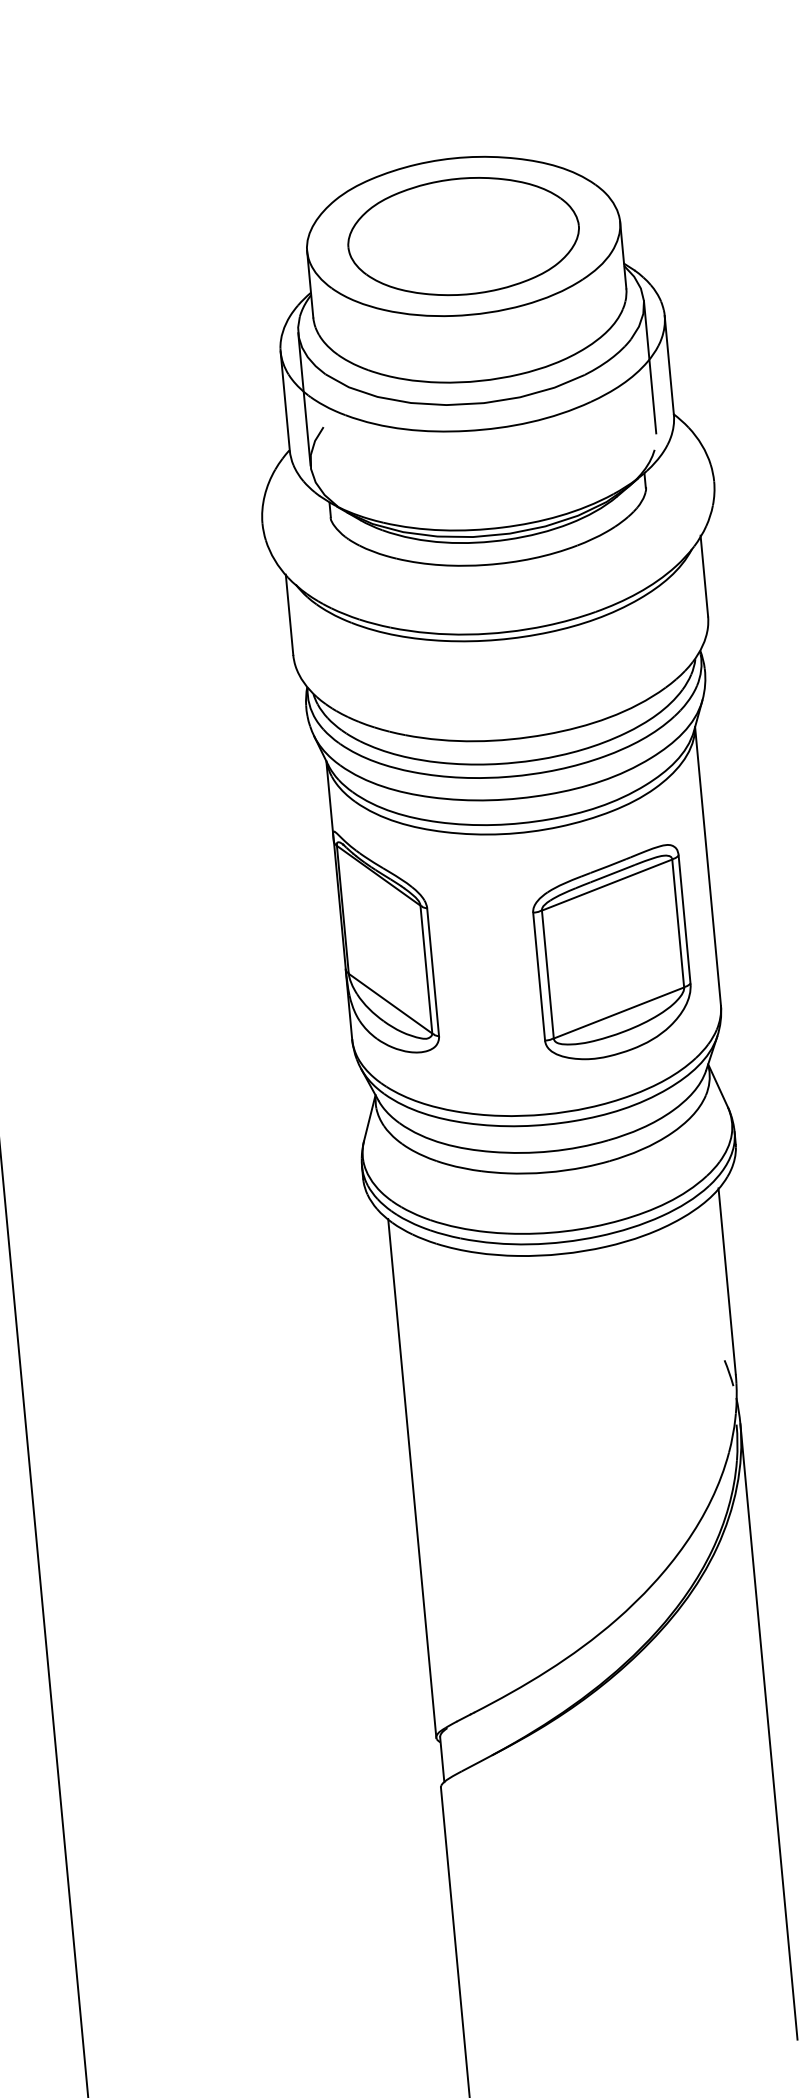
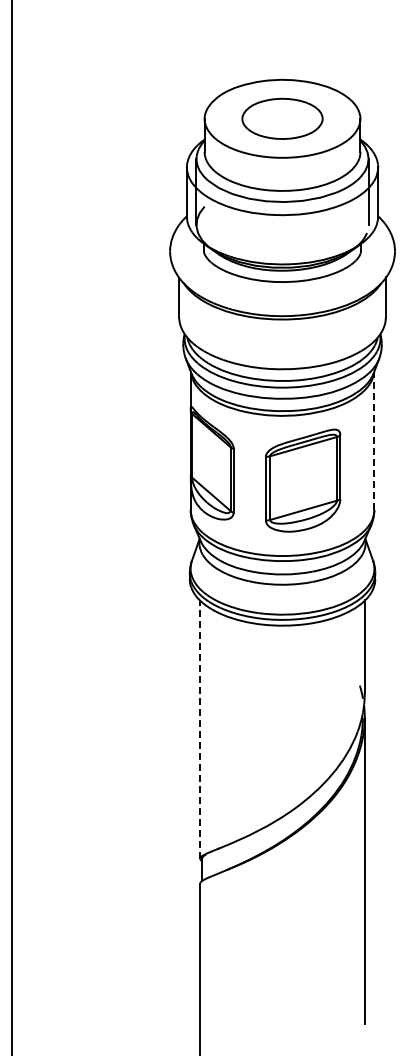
part: (463, 235) -> (282, 118), size x0.7
line: (708, 865) -> (374, 440), solid -> dashed
part: (613, 953) -> (303, 480), moved
line: (412, 1478) -> (200, 729), solid -> dashed

